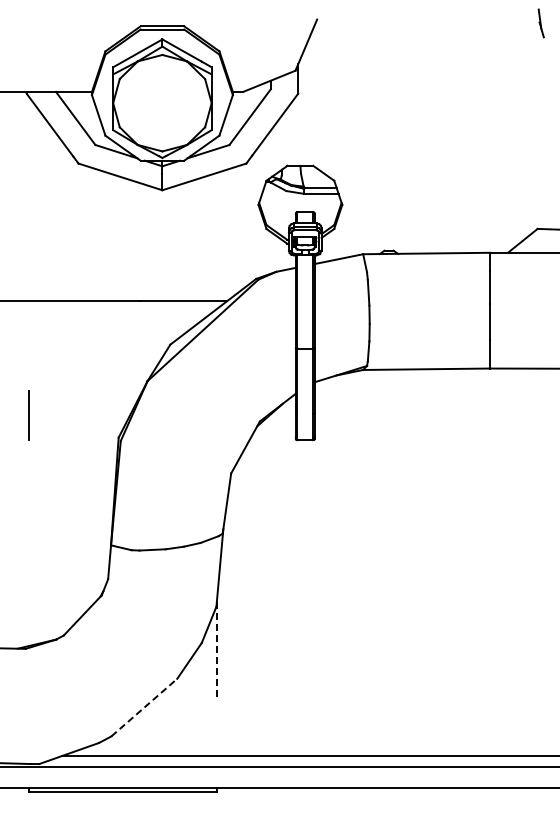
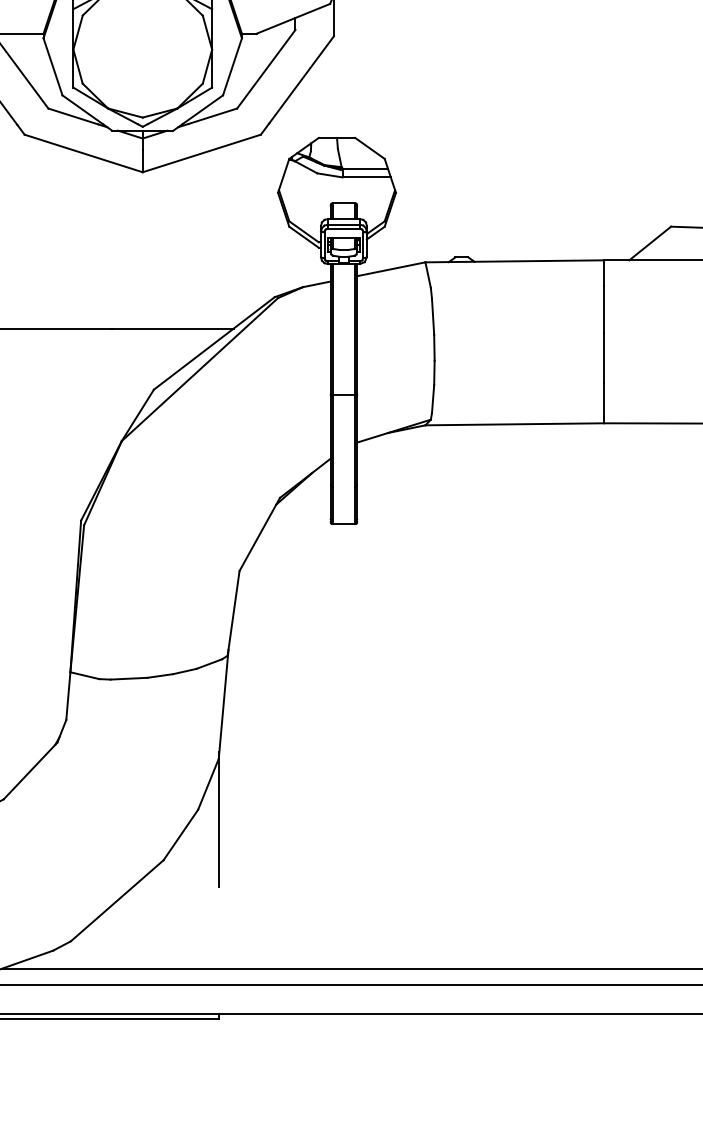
line: (216, 650) -> (218, 820), dashed -> solid
line: (144, 707) -> (117, 900), dashed -> solid

